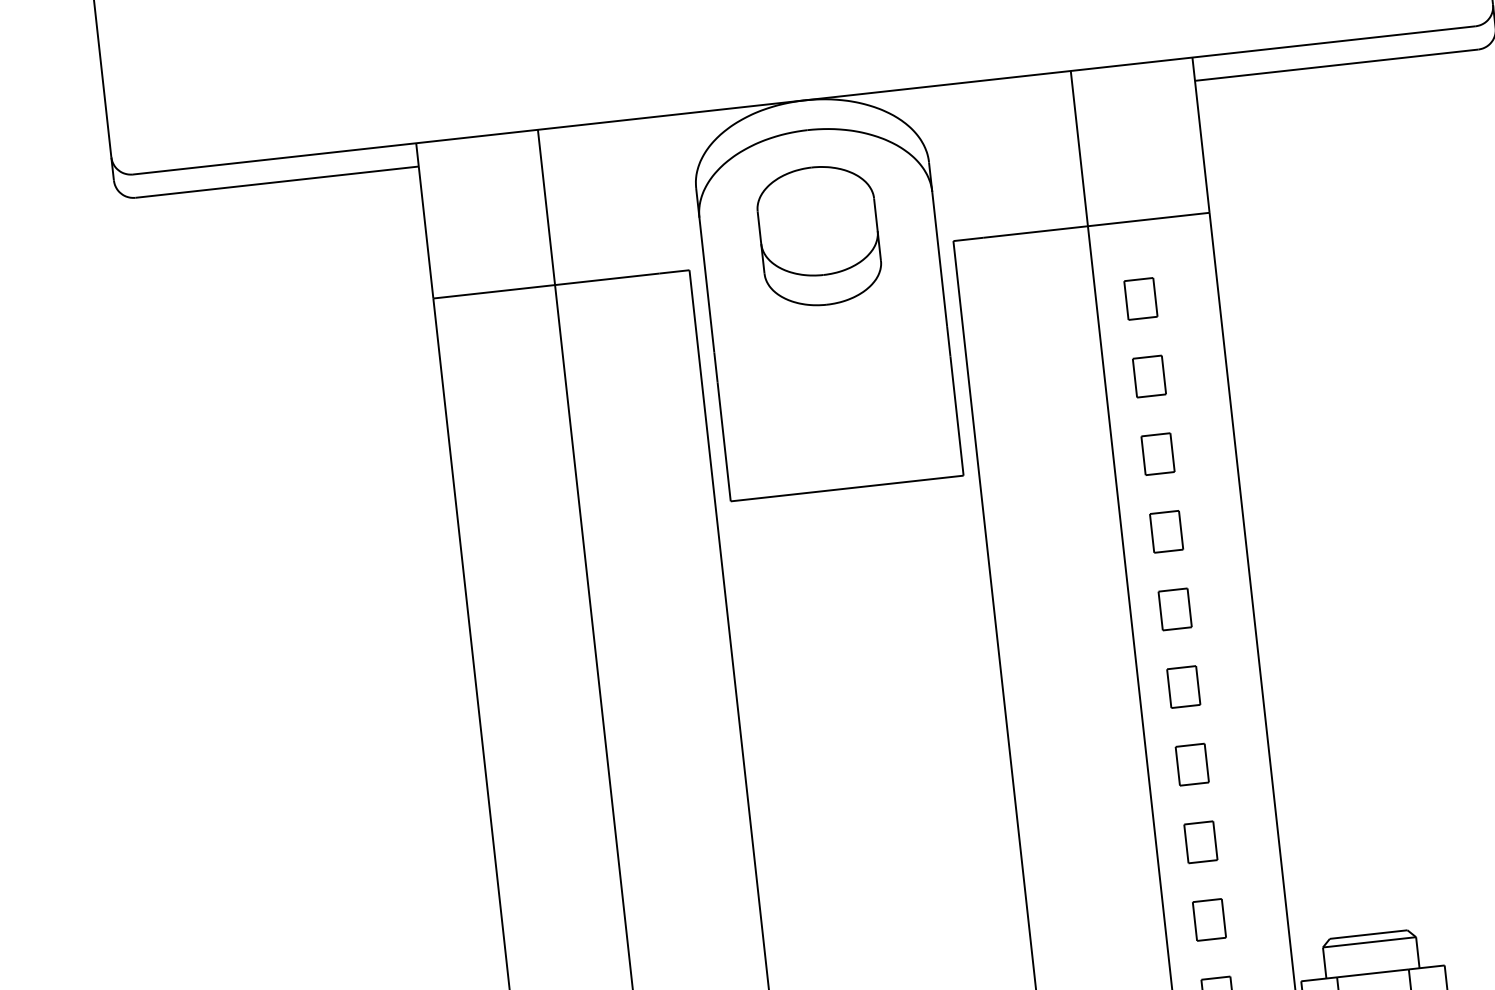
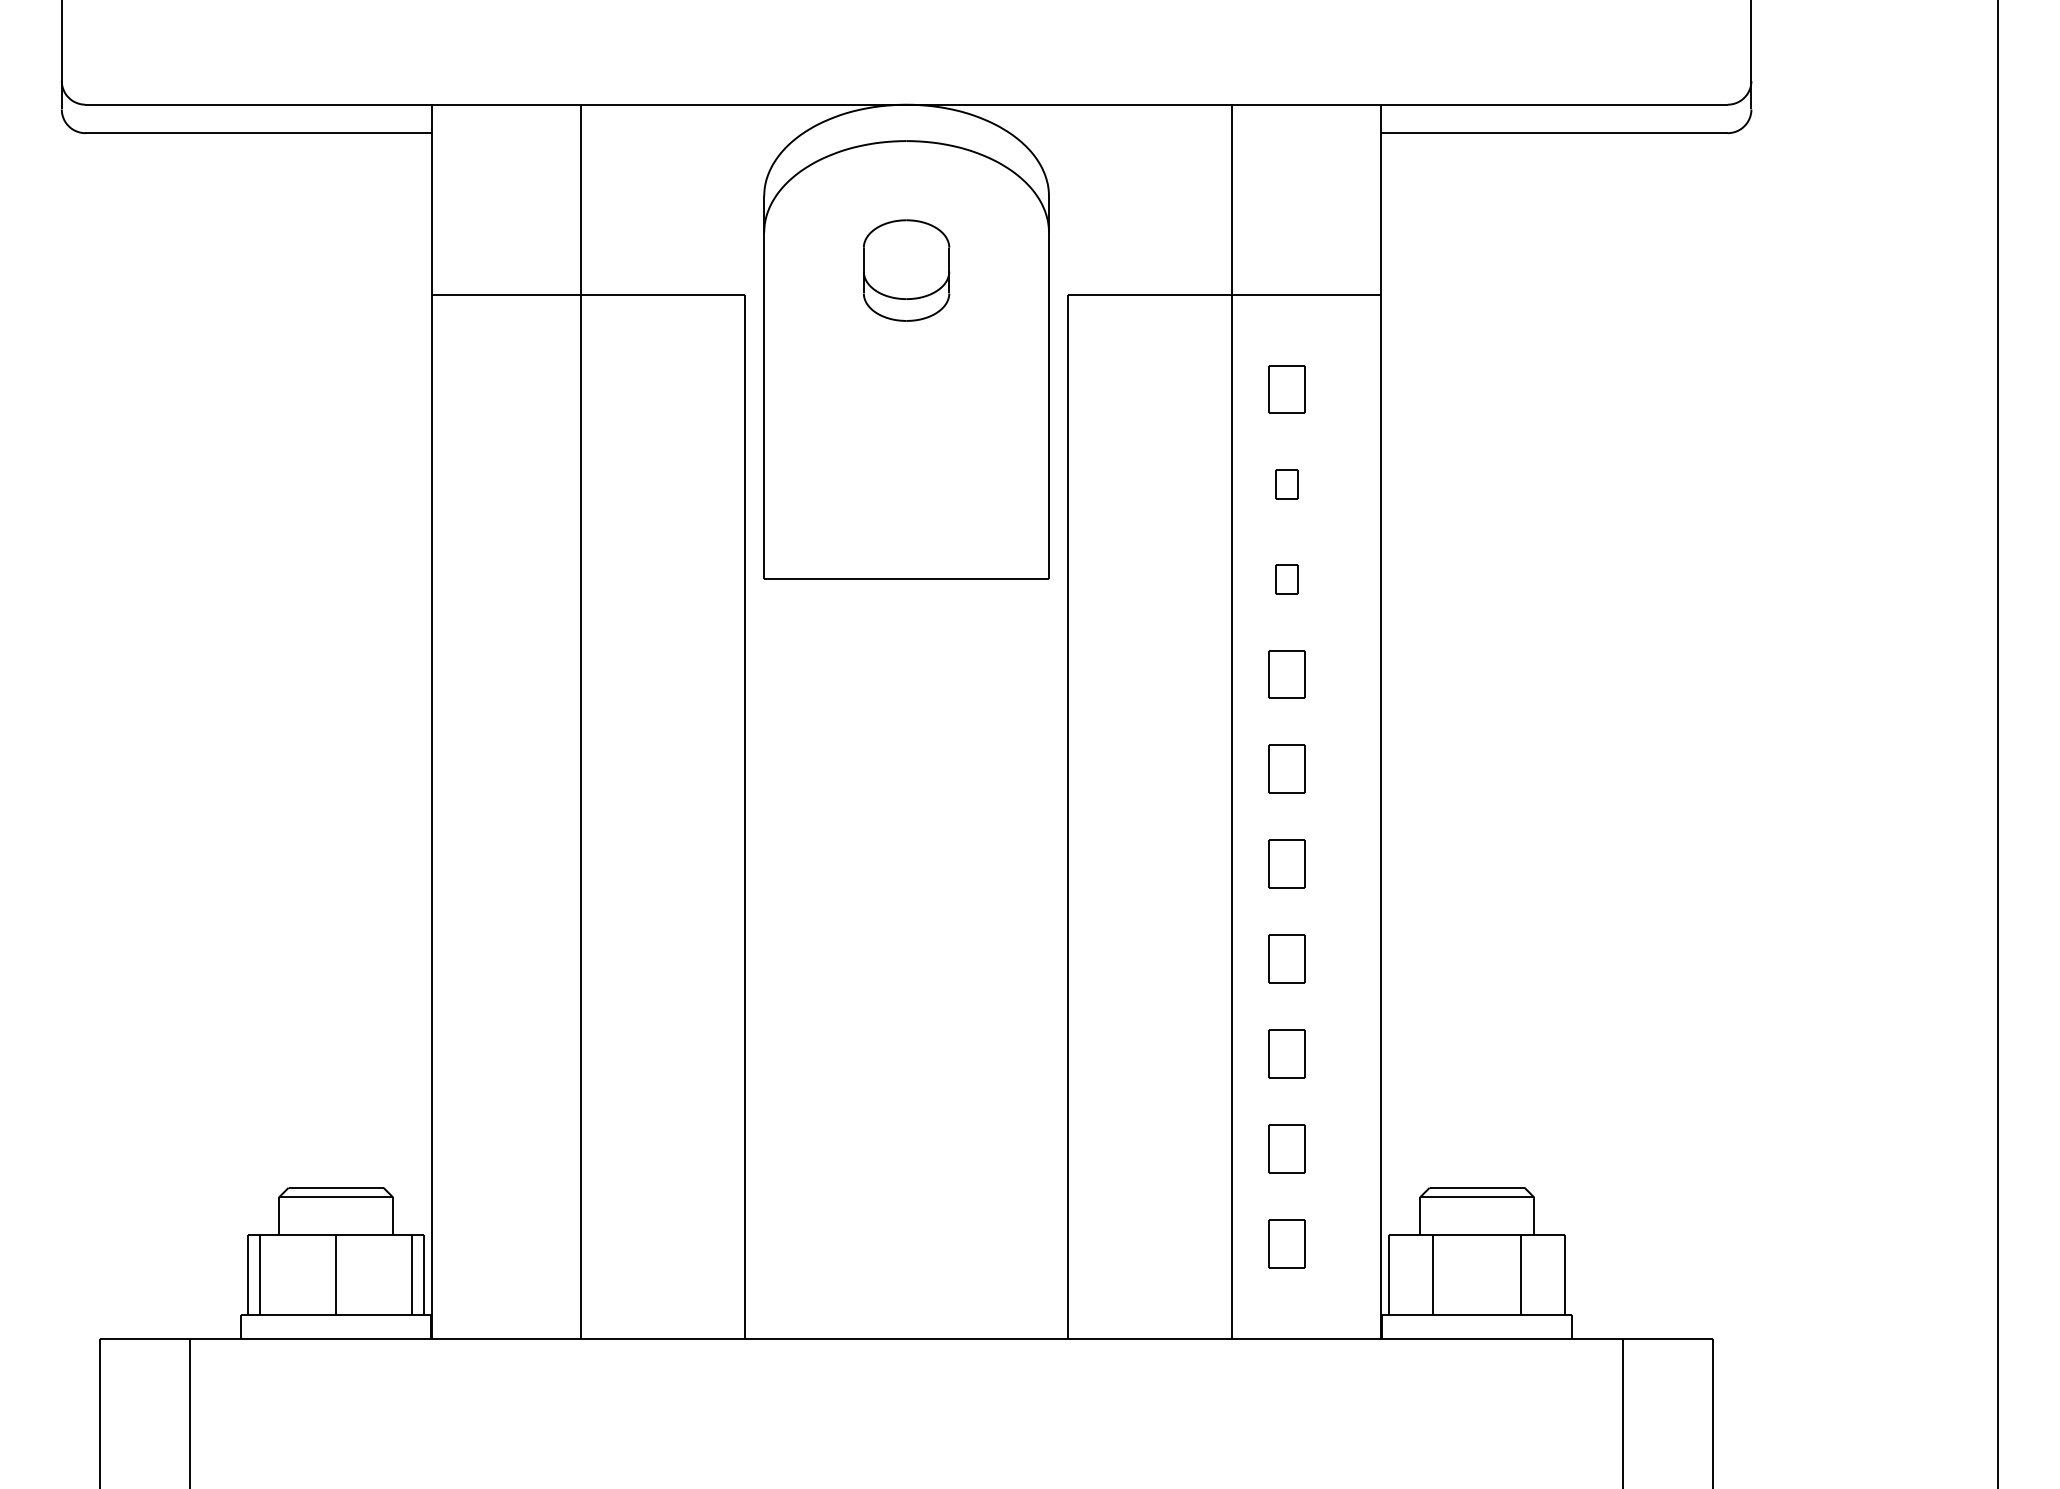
part: (819, 235) -> (906, 270), size x0.6
part: (1149, 376) -> (1286, 484), size x0.6
part: (1157, 454) -> (1286, 579), size x0.6

